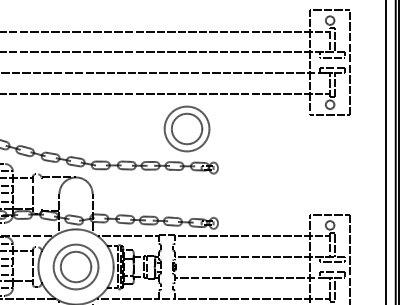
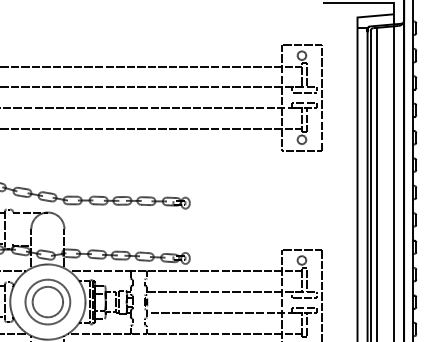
part: (186, 128) -> (158, 163), removed

